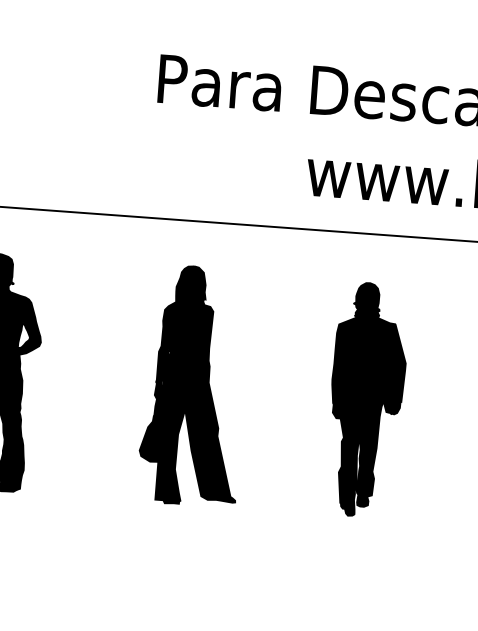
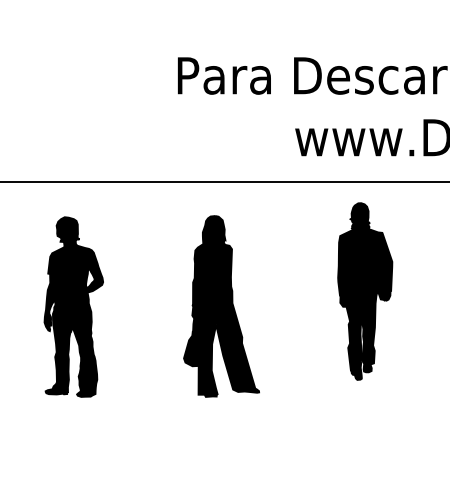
part: (367, 399) -> (365, 291), moved

